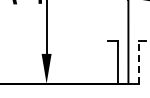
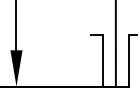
line: (139, 62) -> (129, 60), dashed -> solid

